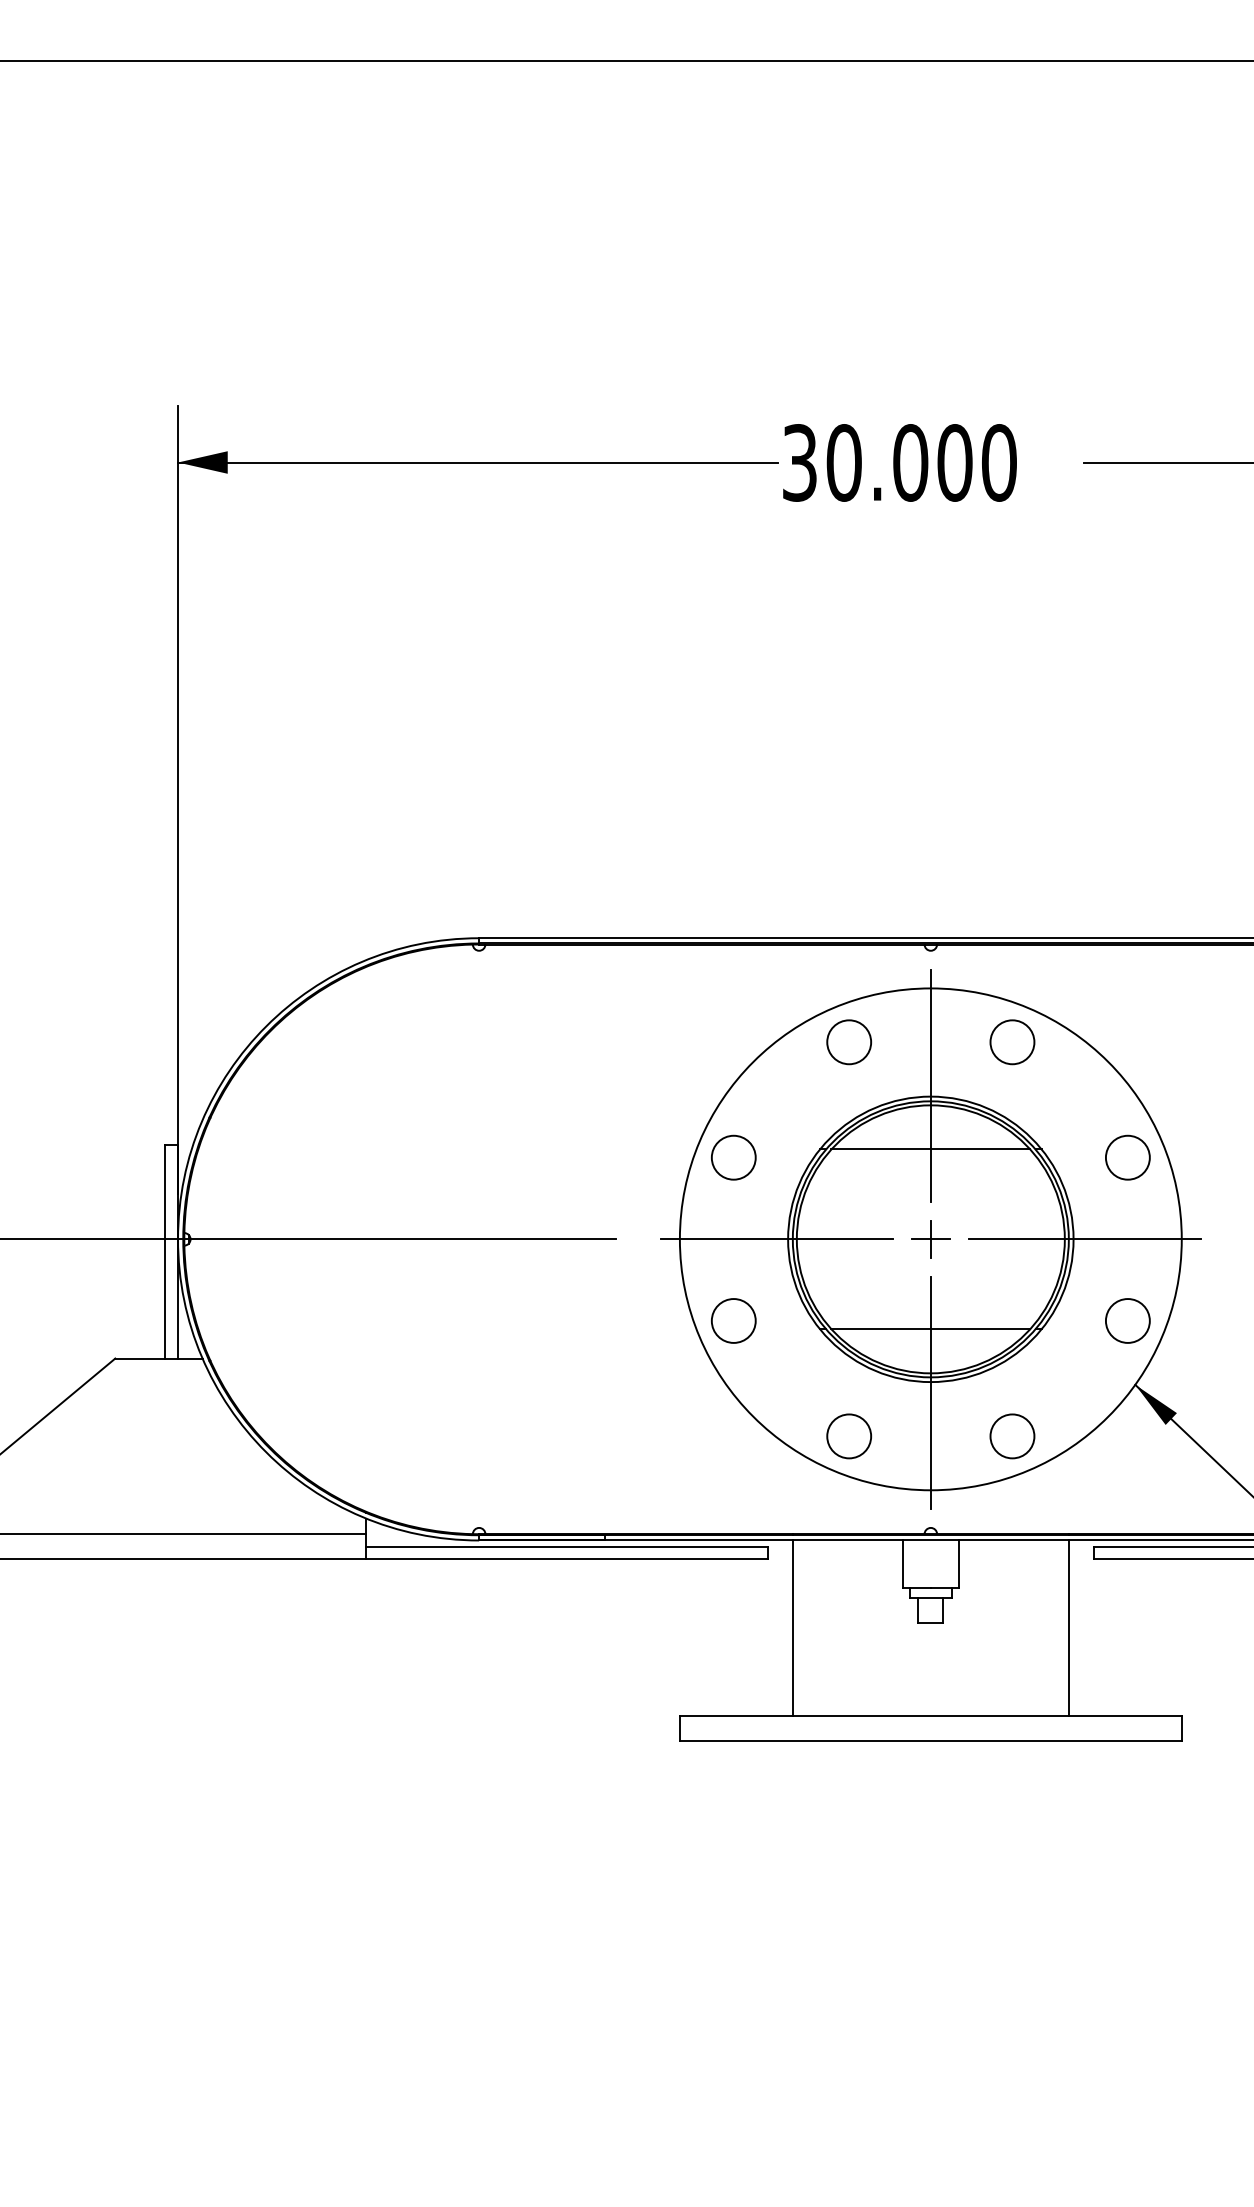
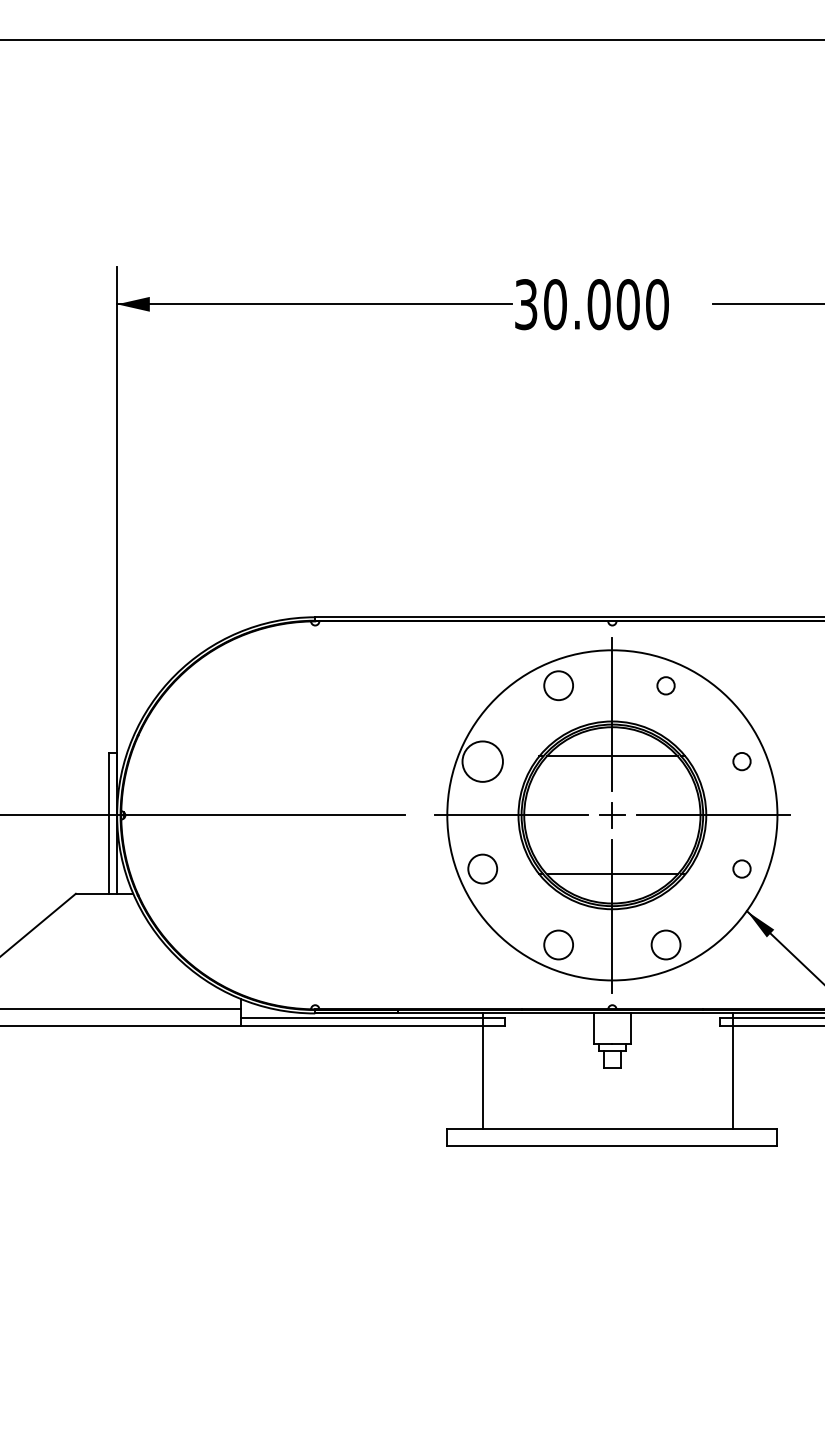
circle: (1011, 1041) -> (665, 685), size x0.6
circle: (733, 1157) -> (482, 761), size x1.4
circle: (1127, 1157) -> (741, 761), size x0.6
circle: (1127, 1320) -> (741, 868), size x0.6
line: (792, 1628) -> (482, 1071), moved
line: (1069, 1628) -> (733, 1071), moved

